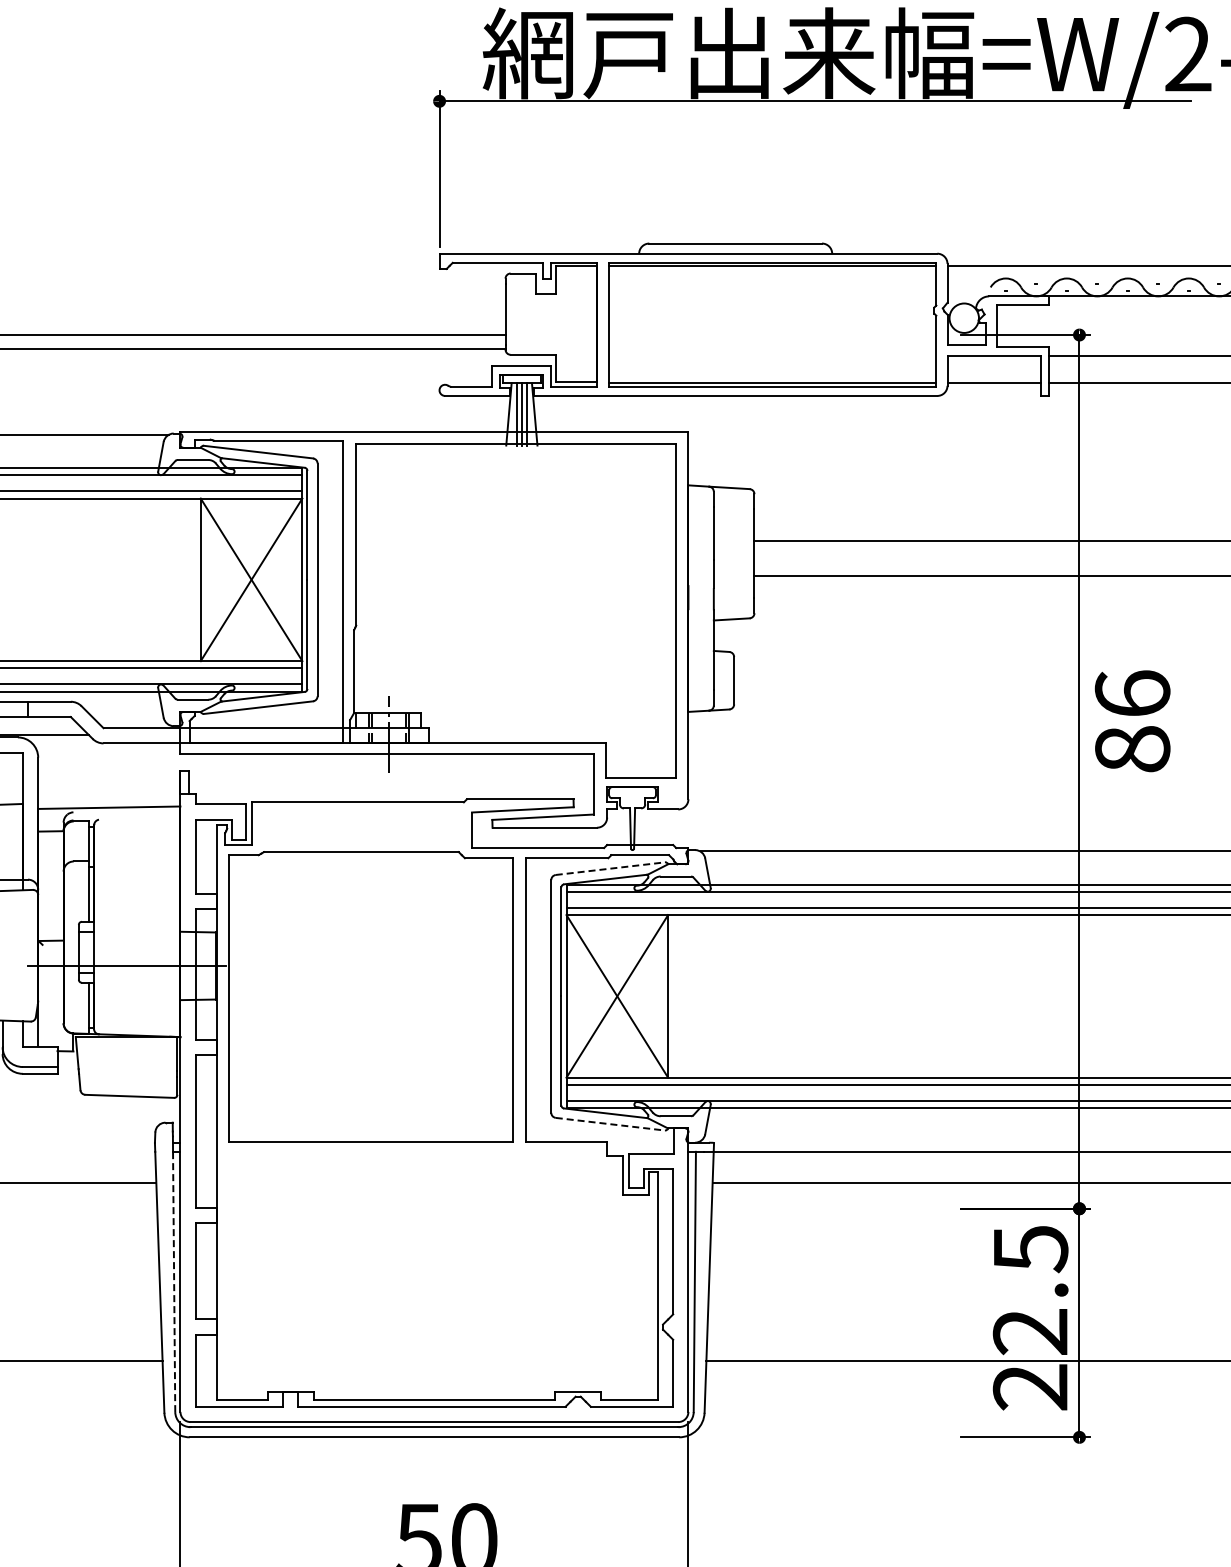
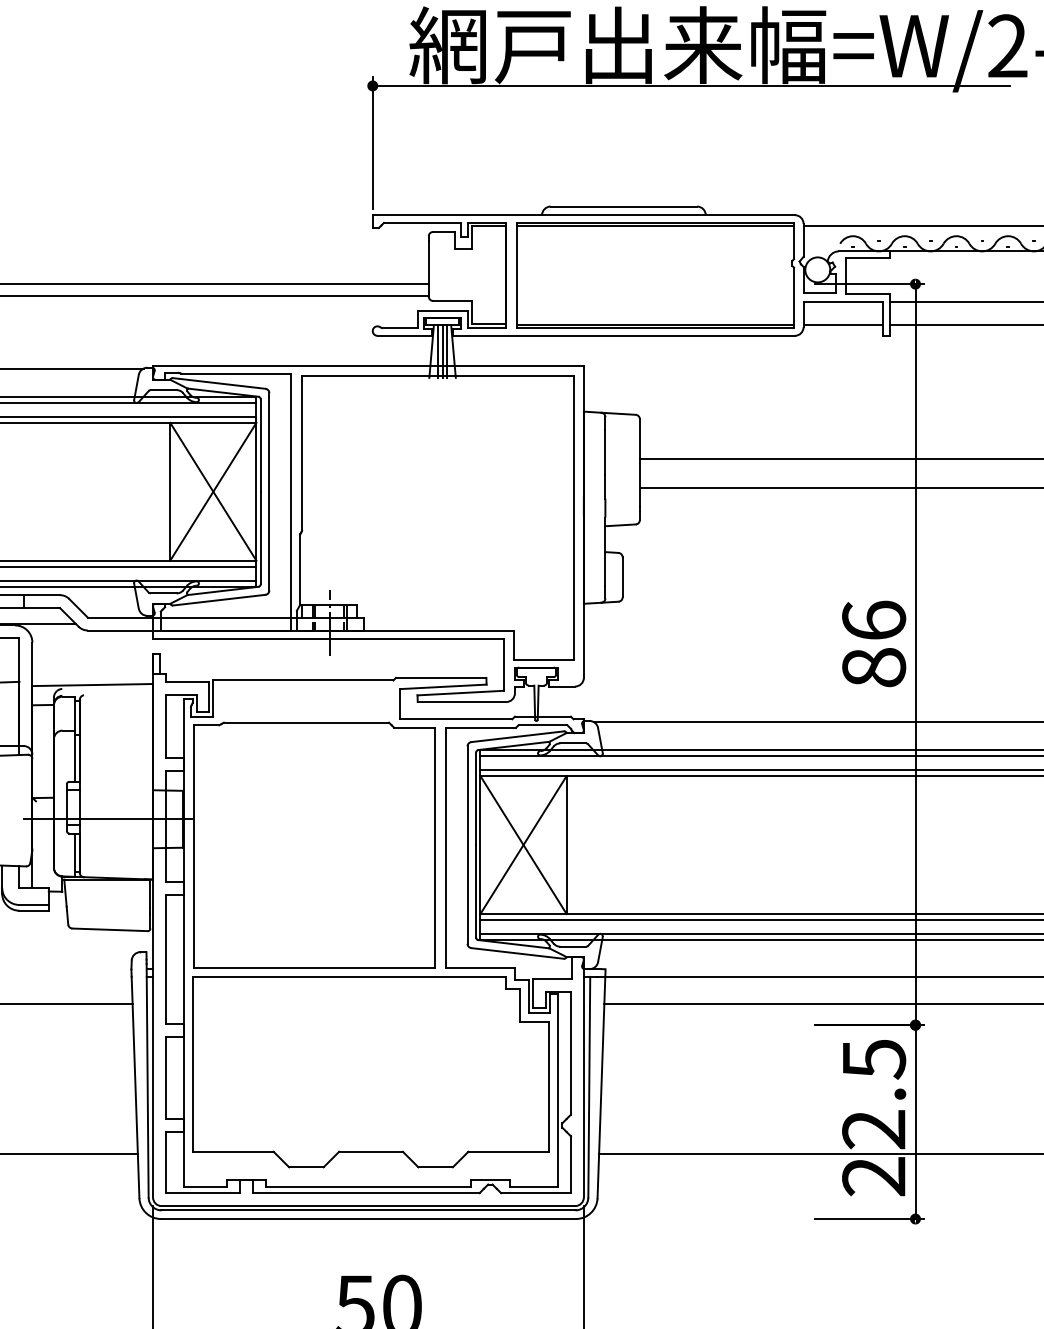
text: (1132, 721) -> (873, 644), moved
line: (610, 868) -> (517, 736), dashed -> solid
line: (610, 1124) -> (517, 953), dashed -> solid
part: (437, 1264) -> (371, 1072), added
line: (174, 1281) -> (147, 1086), dashed -> solid

